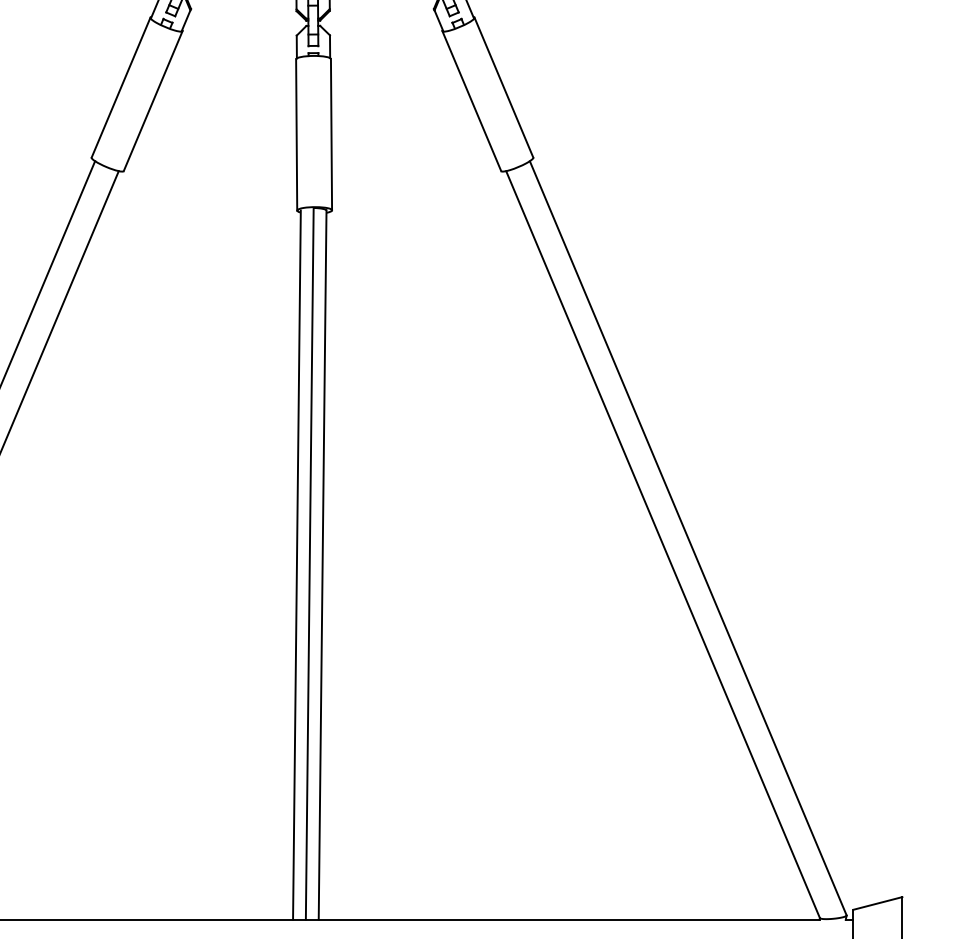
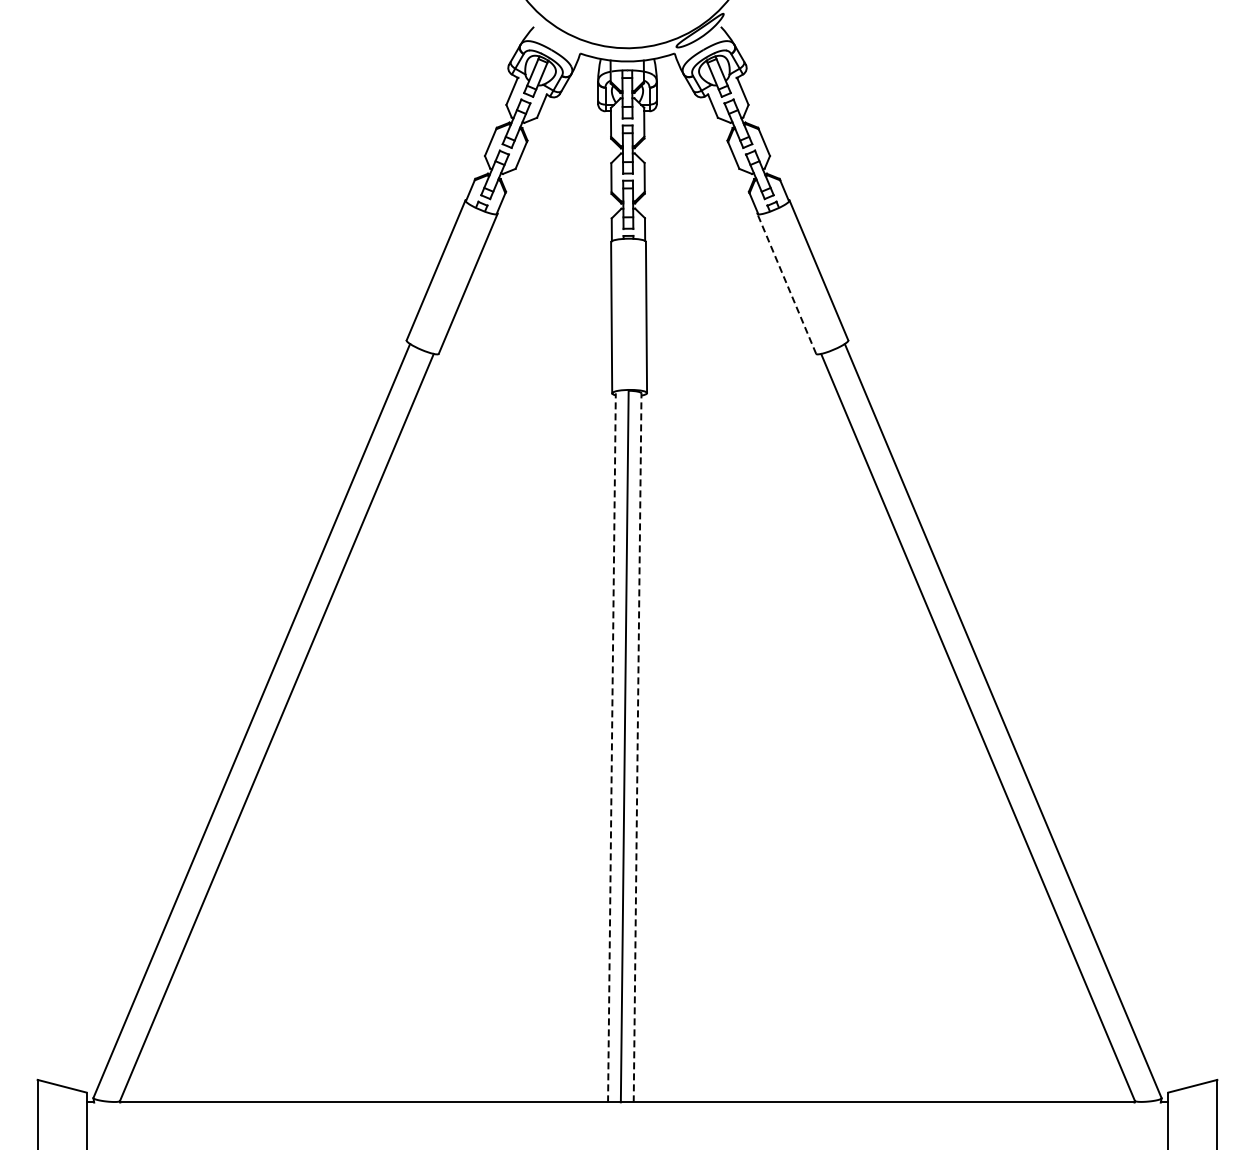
line: (471, 100) -> (786, 283), solid -> dashed
line: (296, 564) -> (611, 747), solid -> dashed
line: (322, 564) -> (637, 747), solid -> dashed

